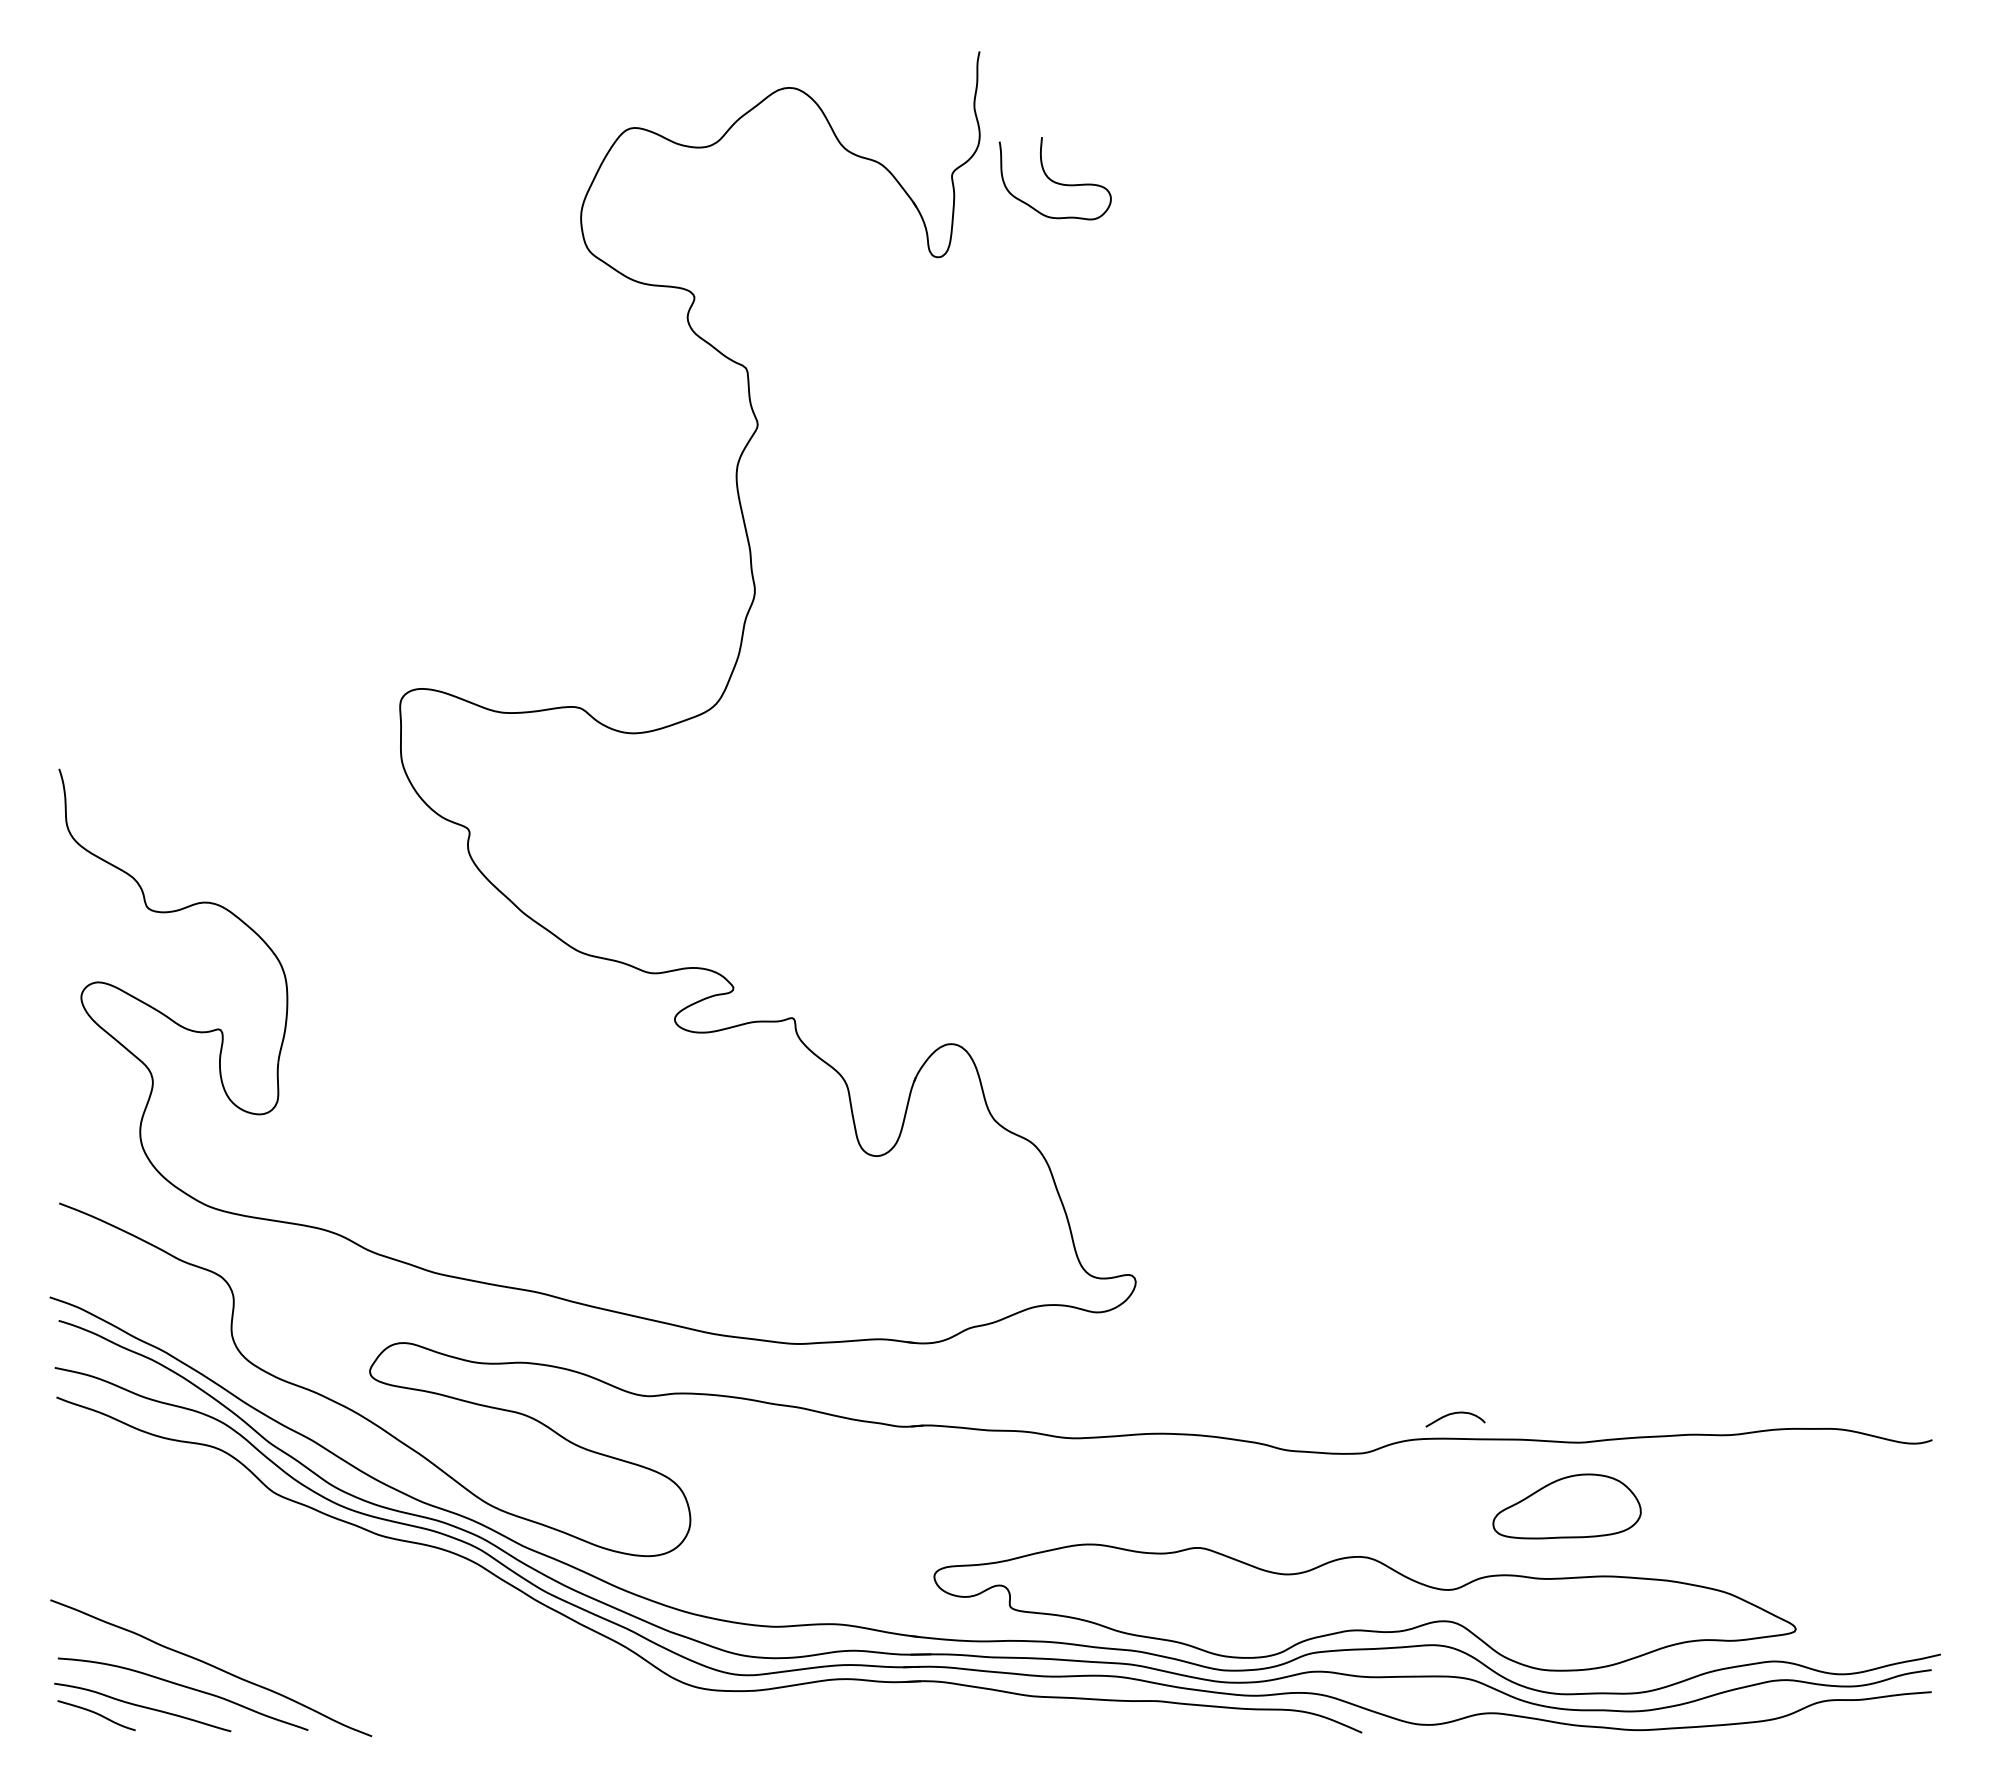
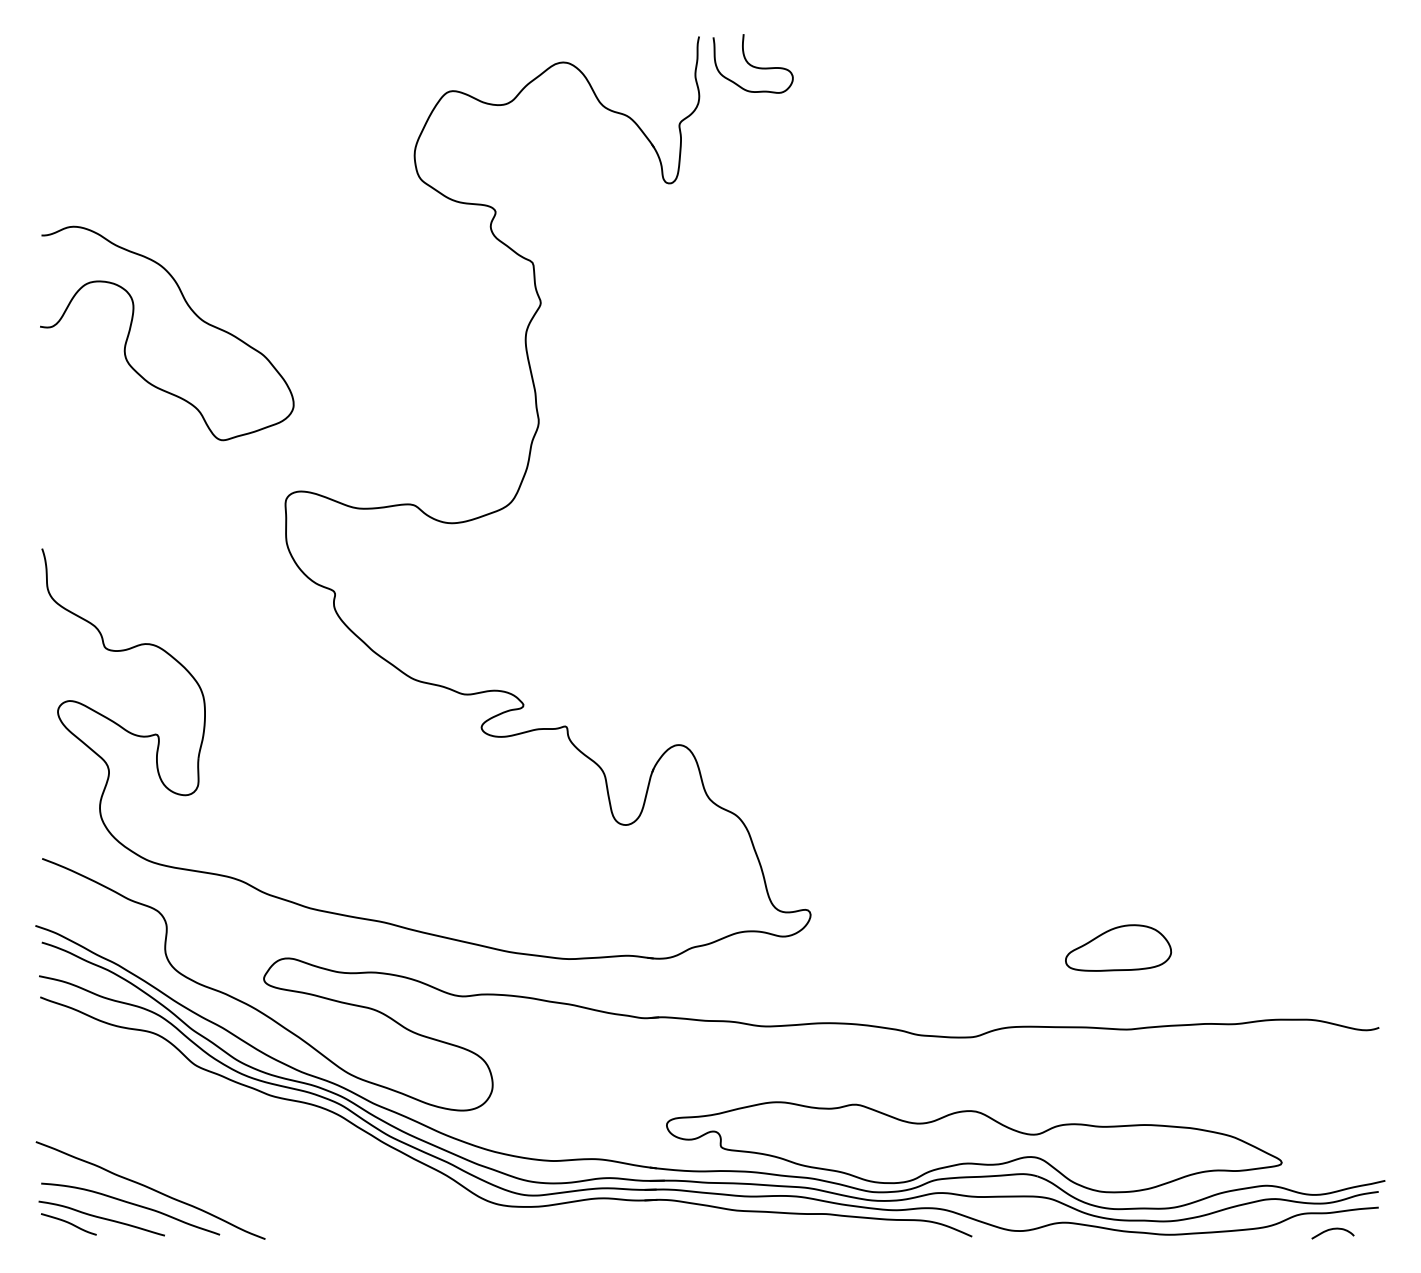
curve: (1053, 180) -> (751, 65), moved
curve: (271, 439) -> (193, 313), added
curve: (1454, 1414) -> (1332, 1230), moved
part: (1566, 1506) -> (1118, 948), moved

